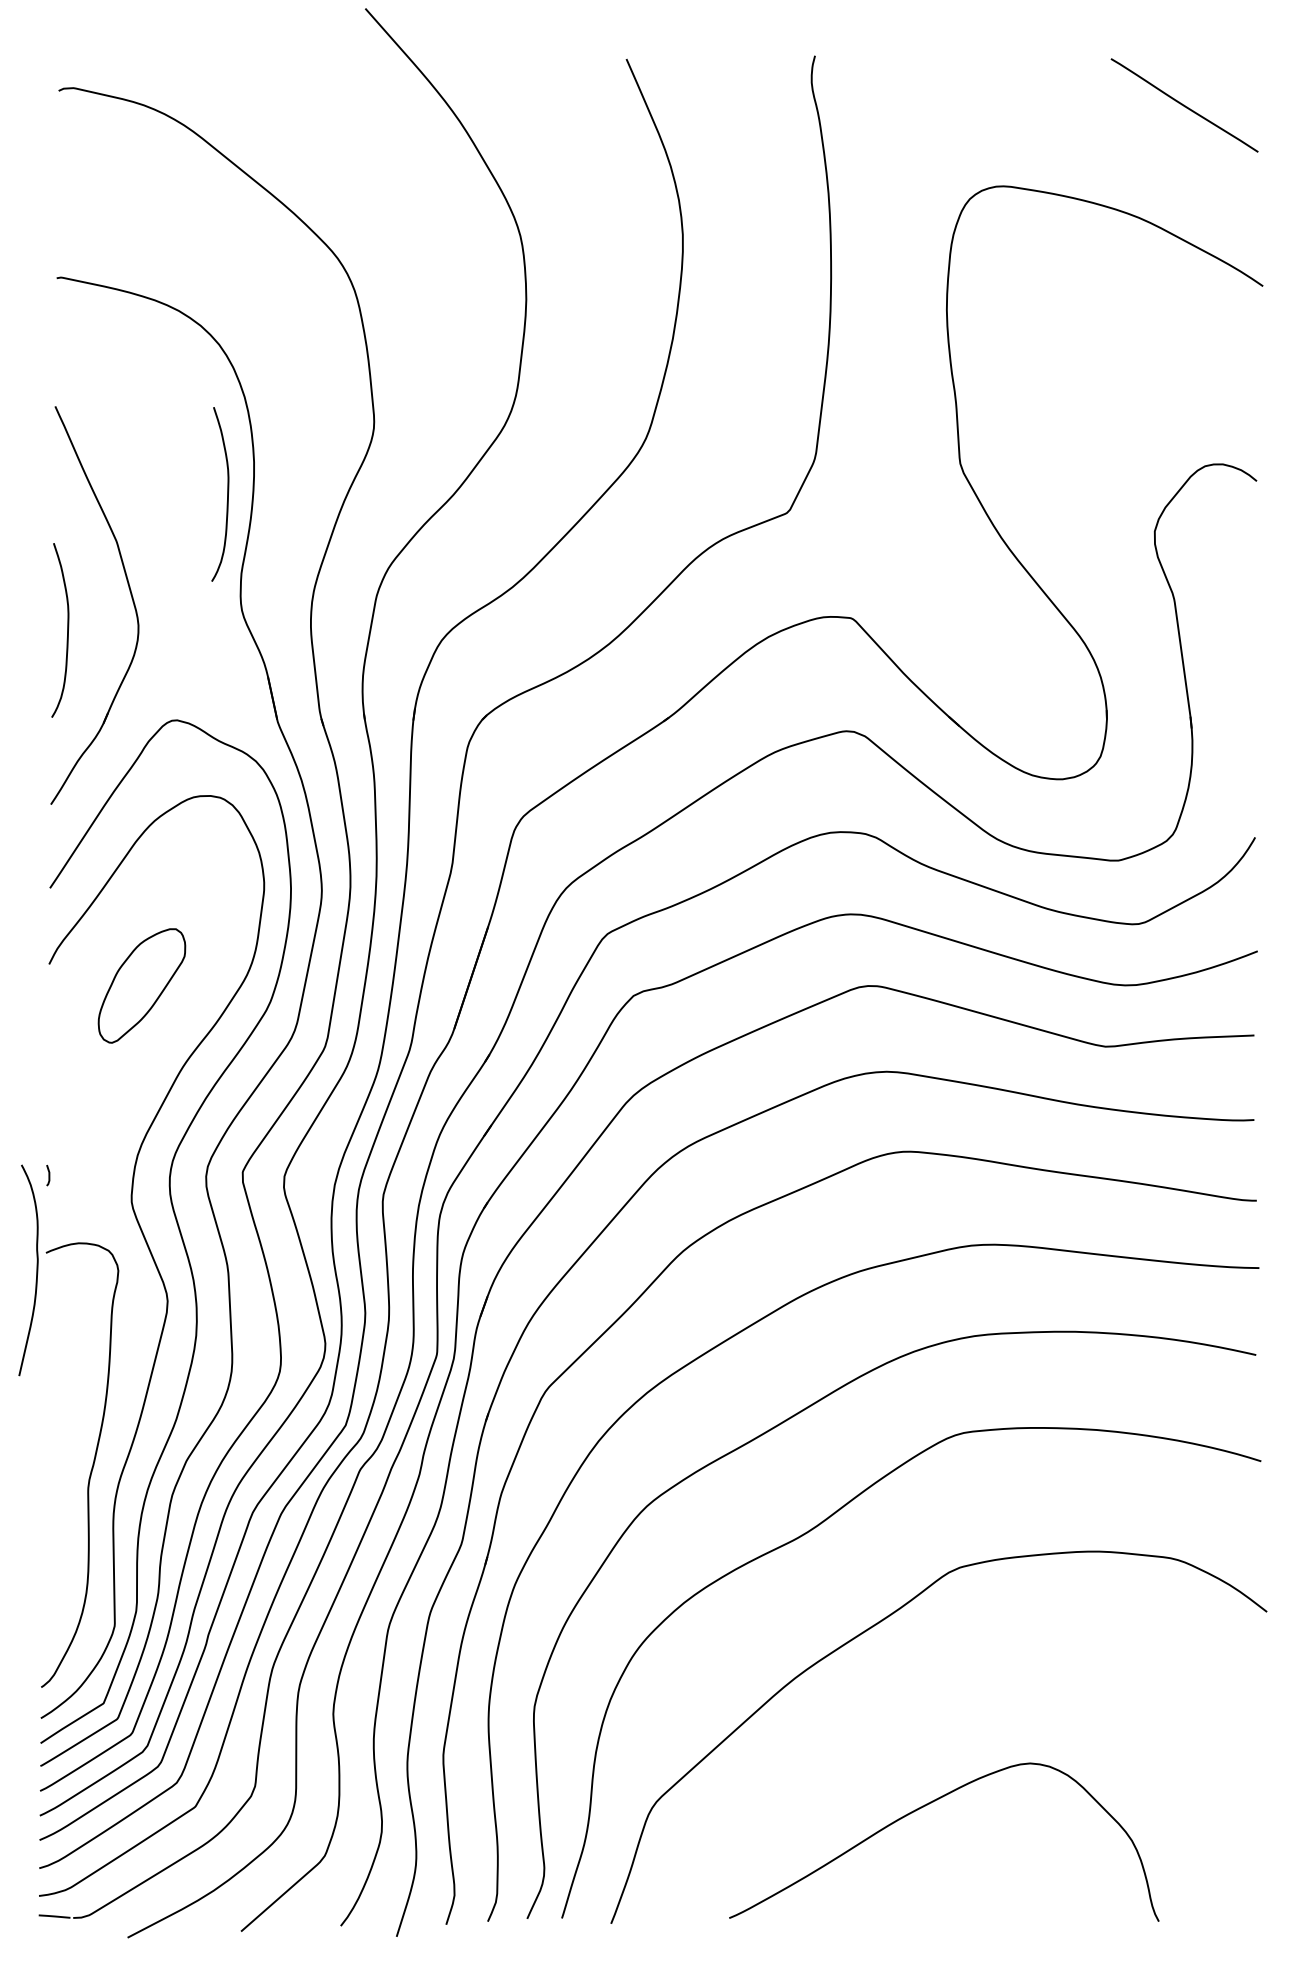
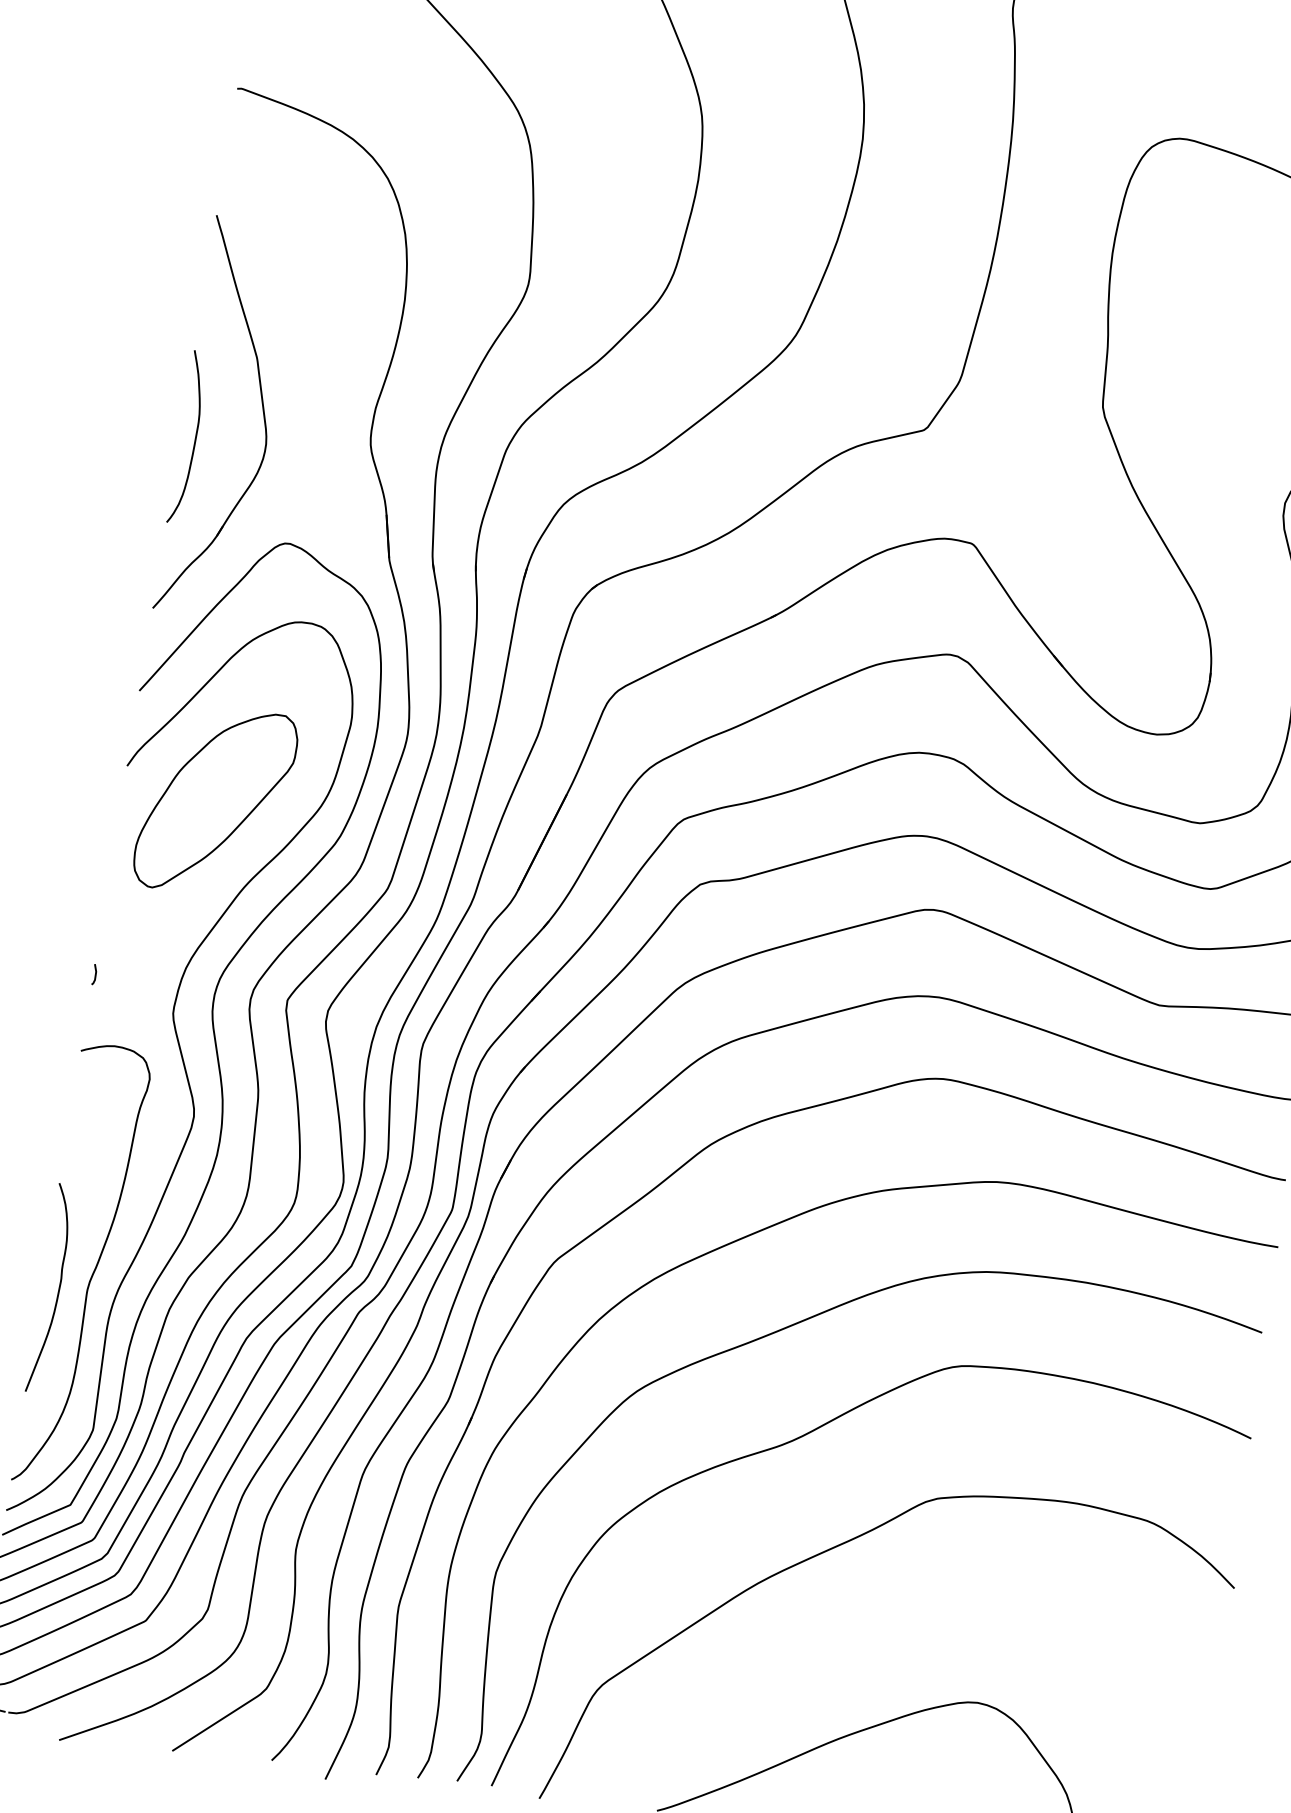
curve: (227, 494) -> (373, 328), removed
part: (141, 985) -> (215, 800), size x1.67
curve: (36, 1270) -> (58, 1289), moved

